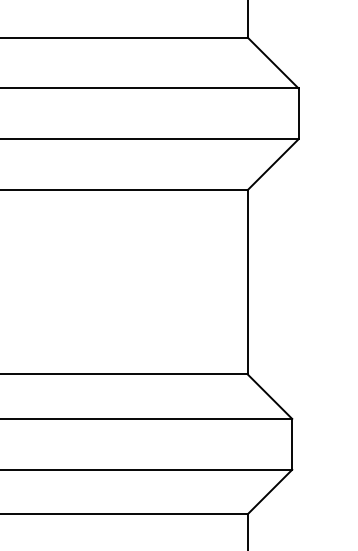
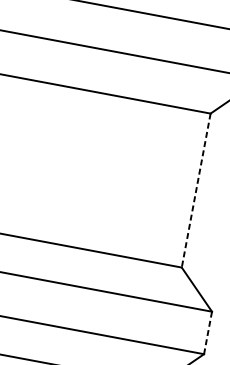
line: (247, 282) -> (195, 190), solid -> dashed
line: (292, 444) -> (208, 333), solid -> dashed

